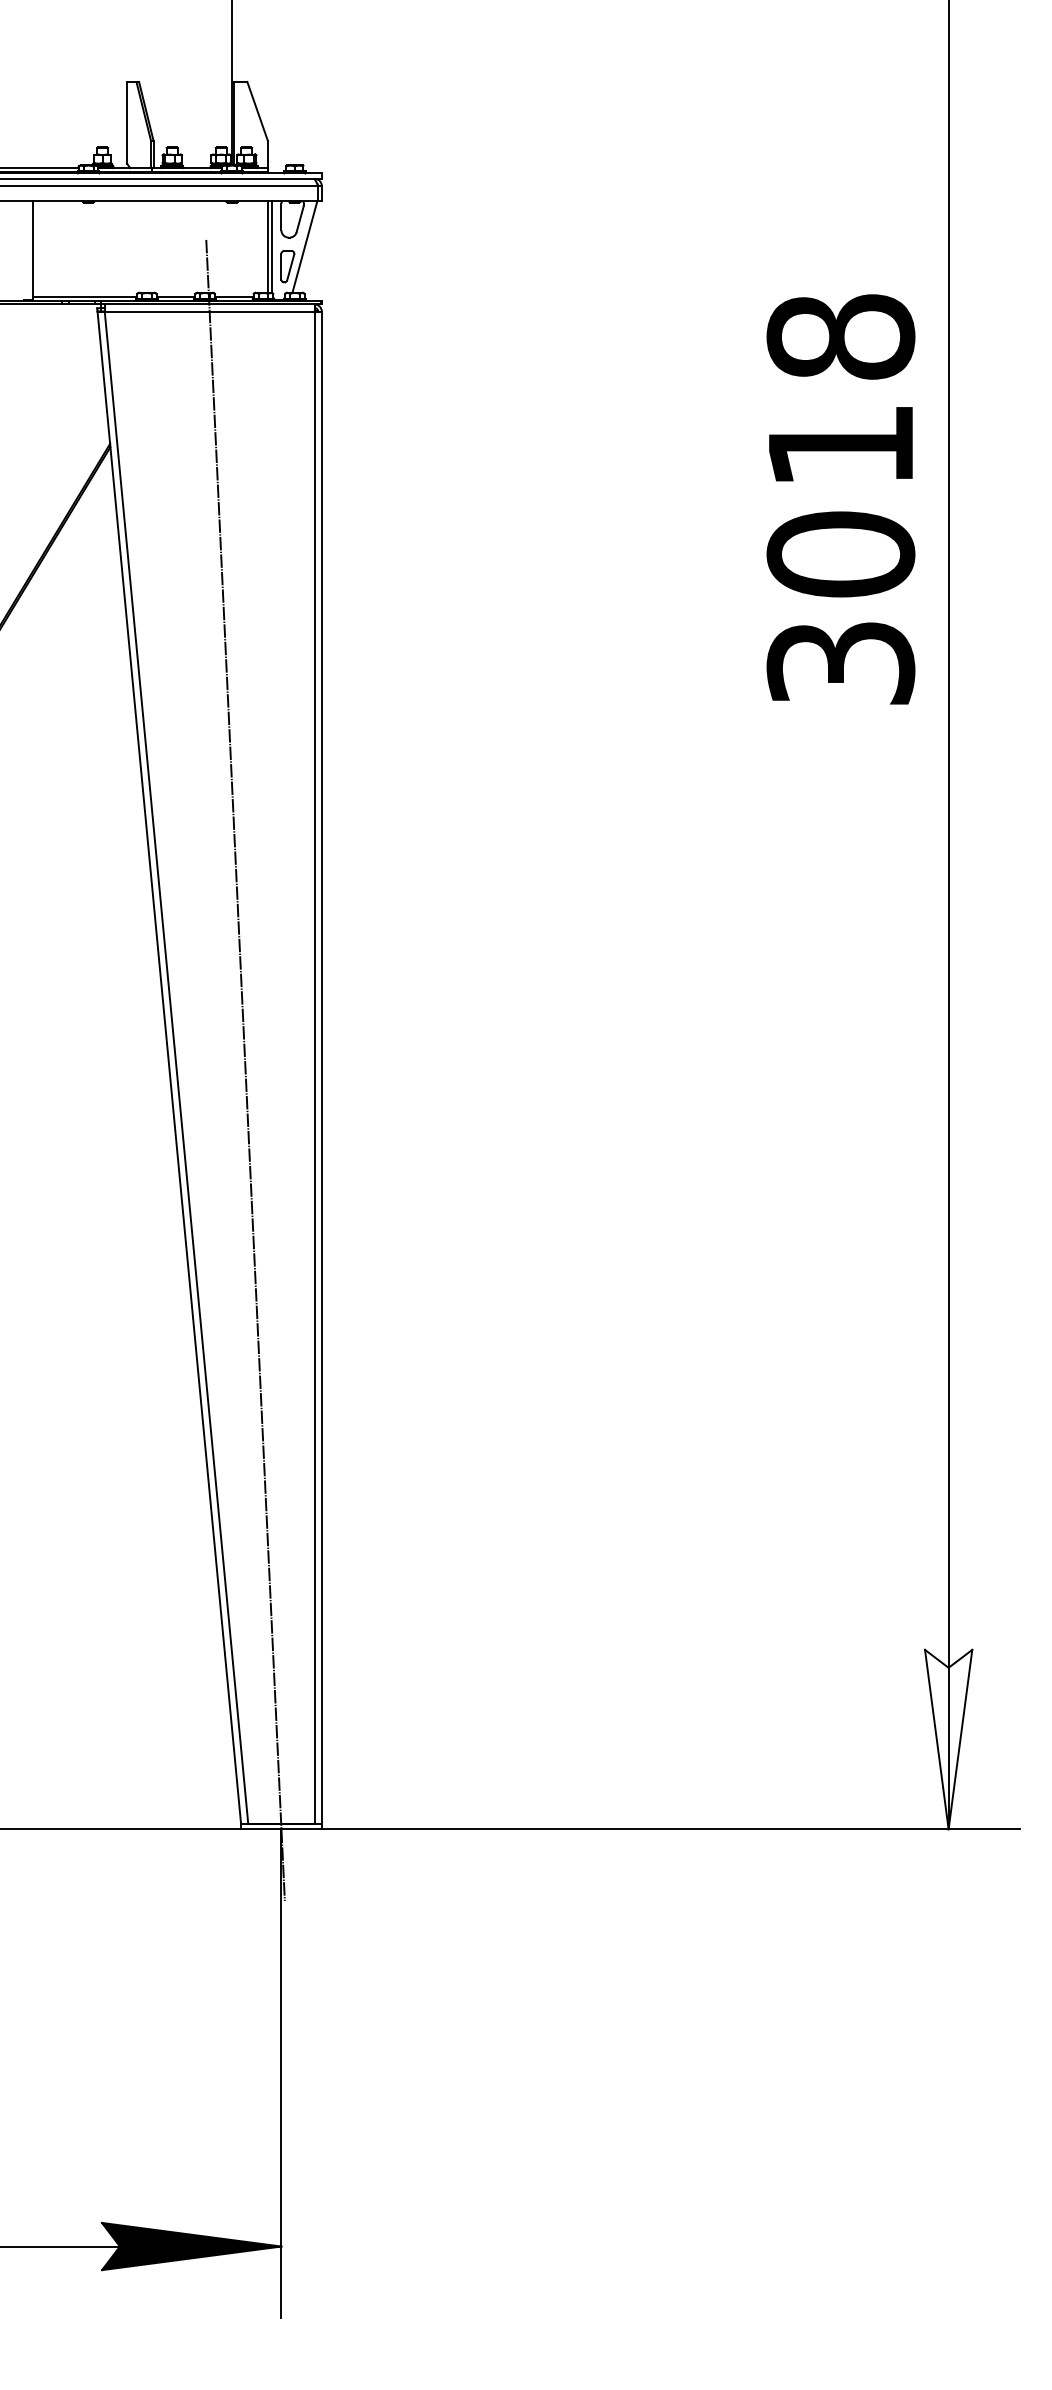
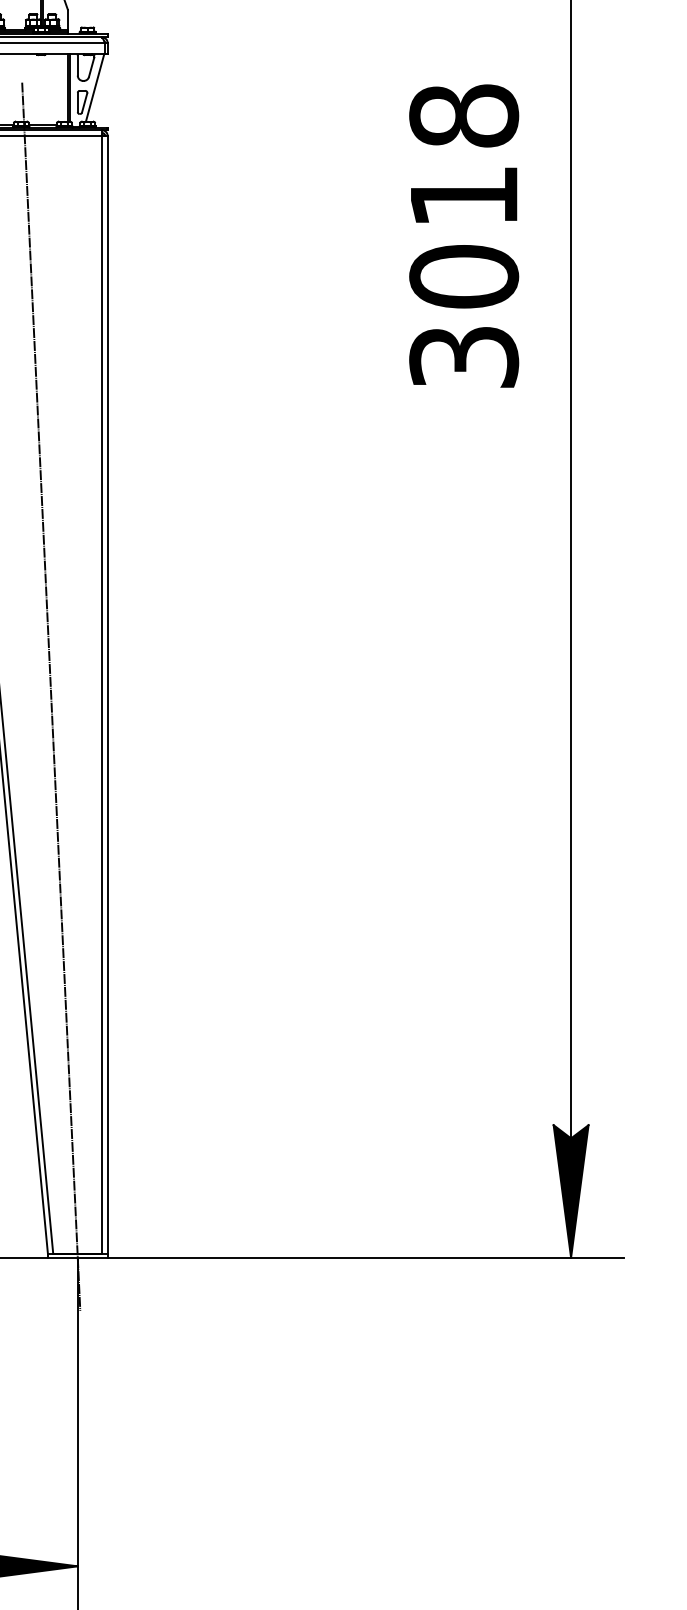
text: (840, 499) -> (463, 236), moved
fill: (948, 1739) -> (570, 1191), added

